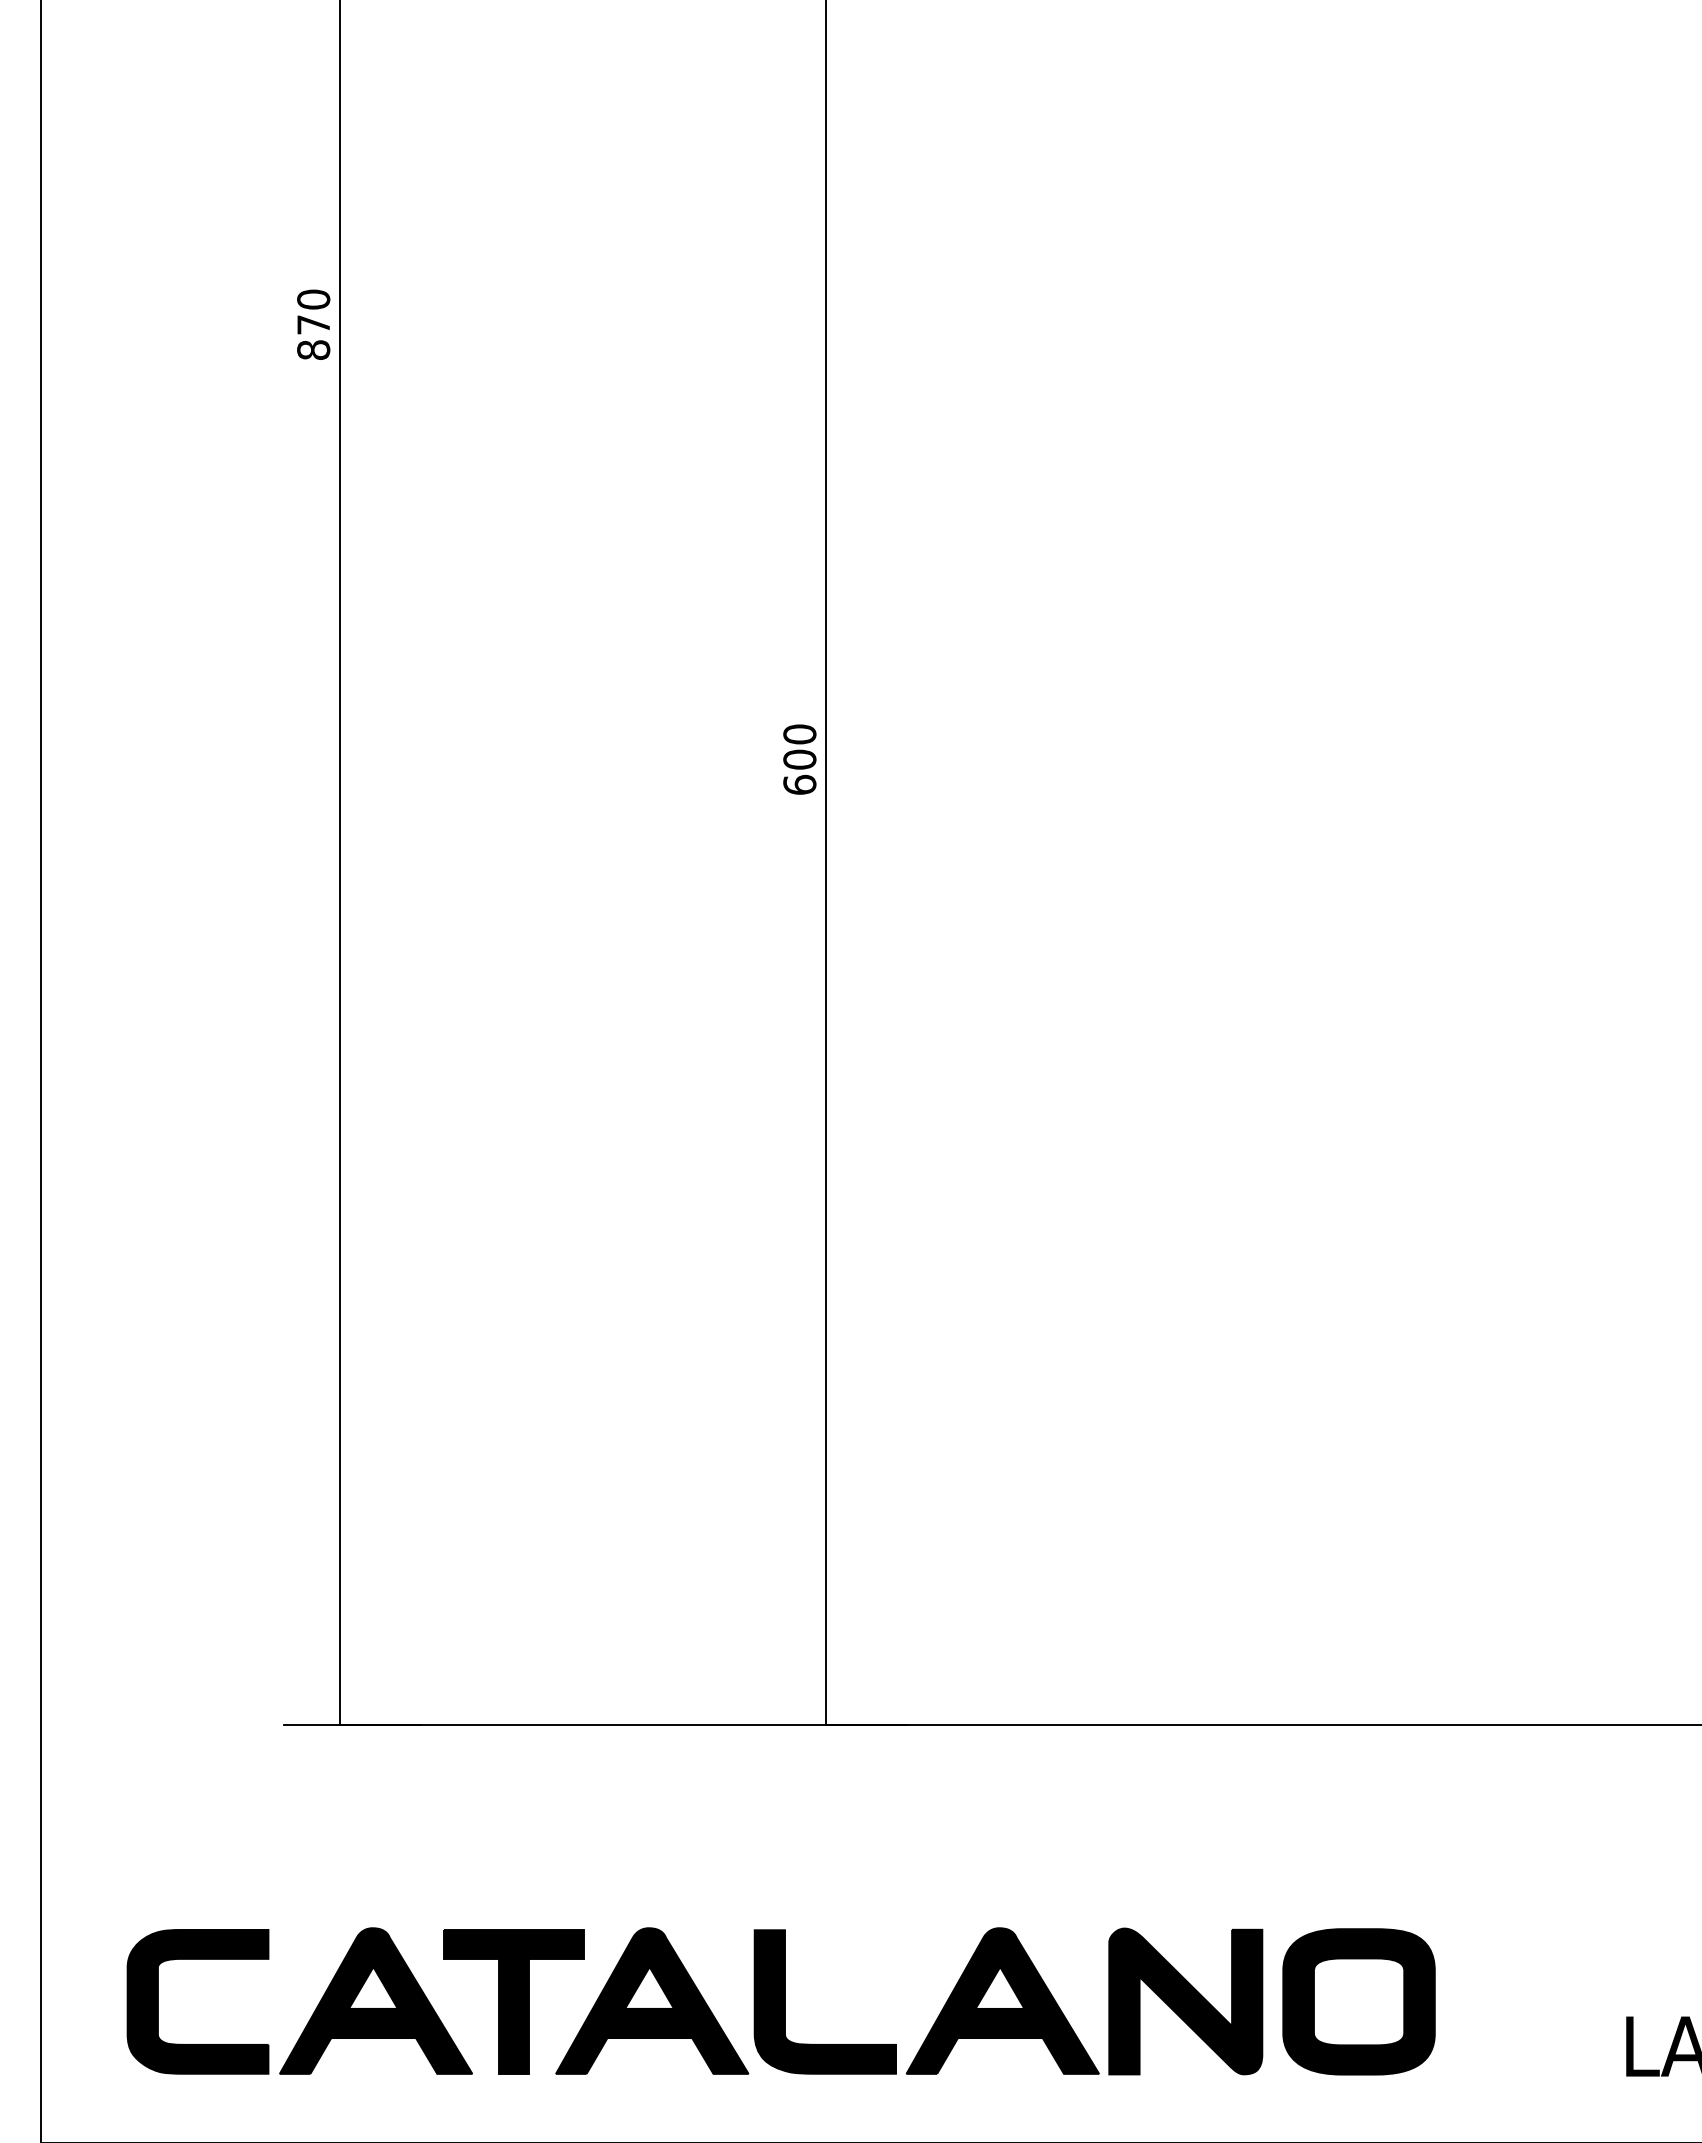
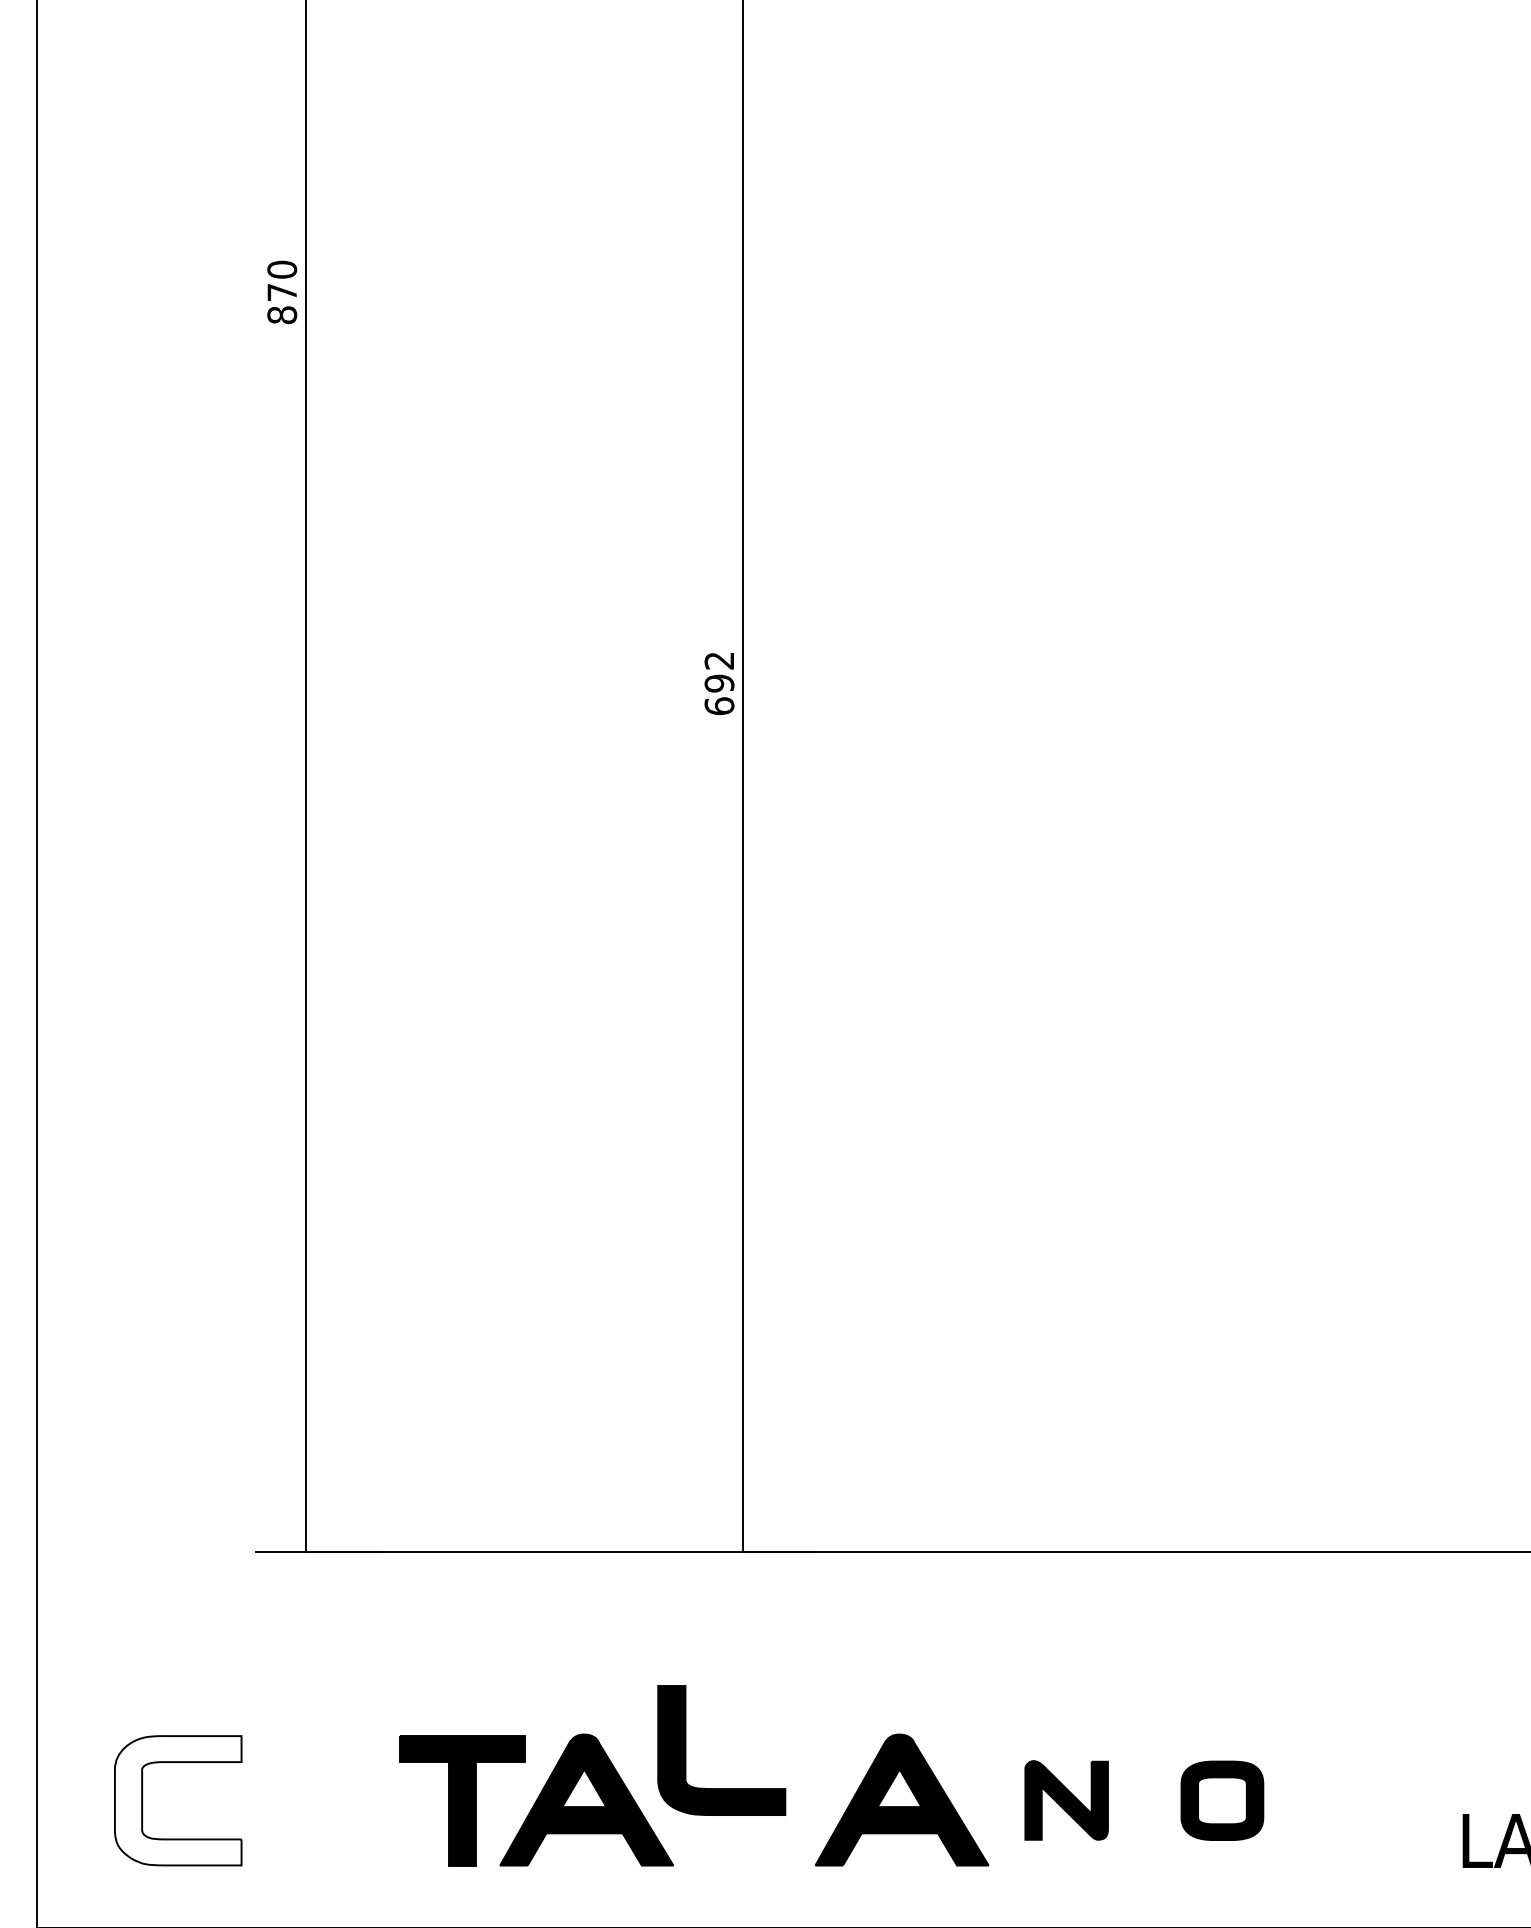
text: (799, 746) -> (719, 671), 600 -> 692
part: (375, 2000) -> (337, 1799), removed
fill: (197, 2001) -> (177, 1800), removed
part: (785, 2001) -> (685, 1750), moved
part: (1185, 2001) -> (1066, 1800), size x0.6
part: (1358, 2001) -> (1221, 1800), size x0.6

